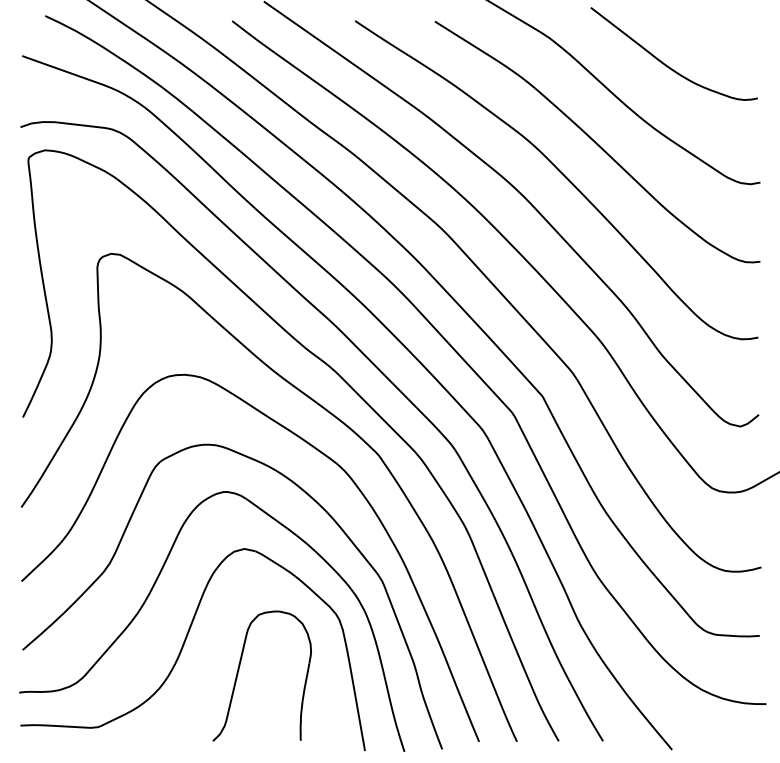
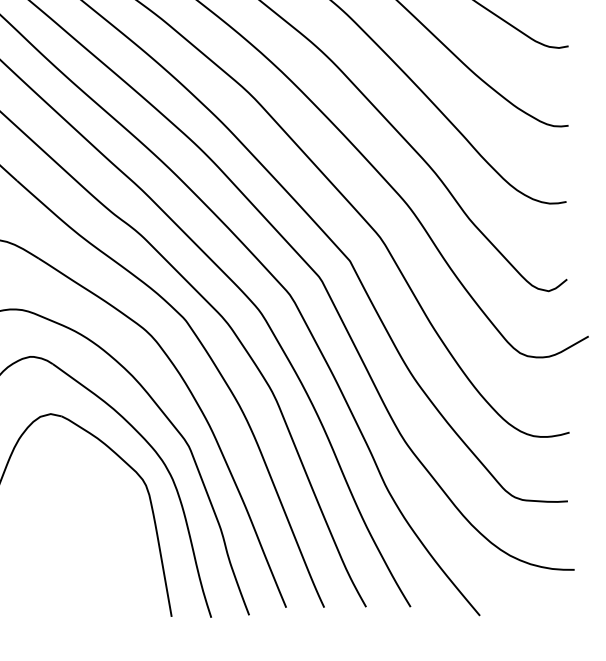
part: (239, 670) -> (45, 536), removed

